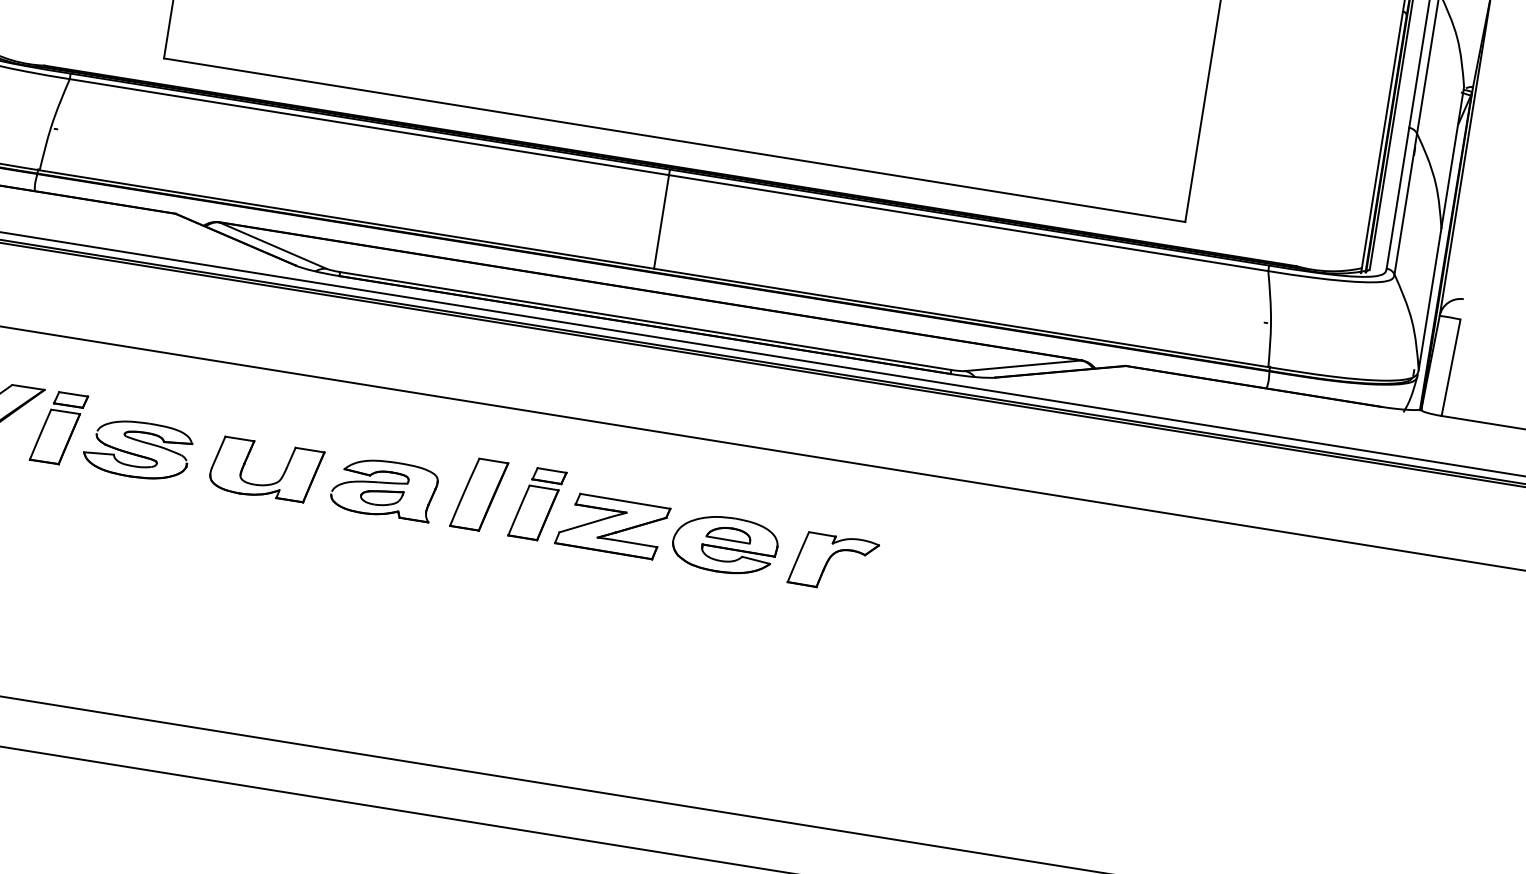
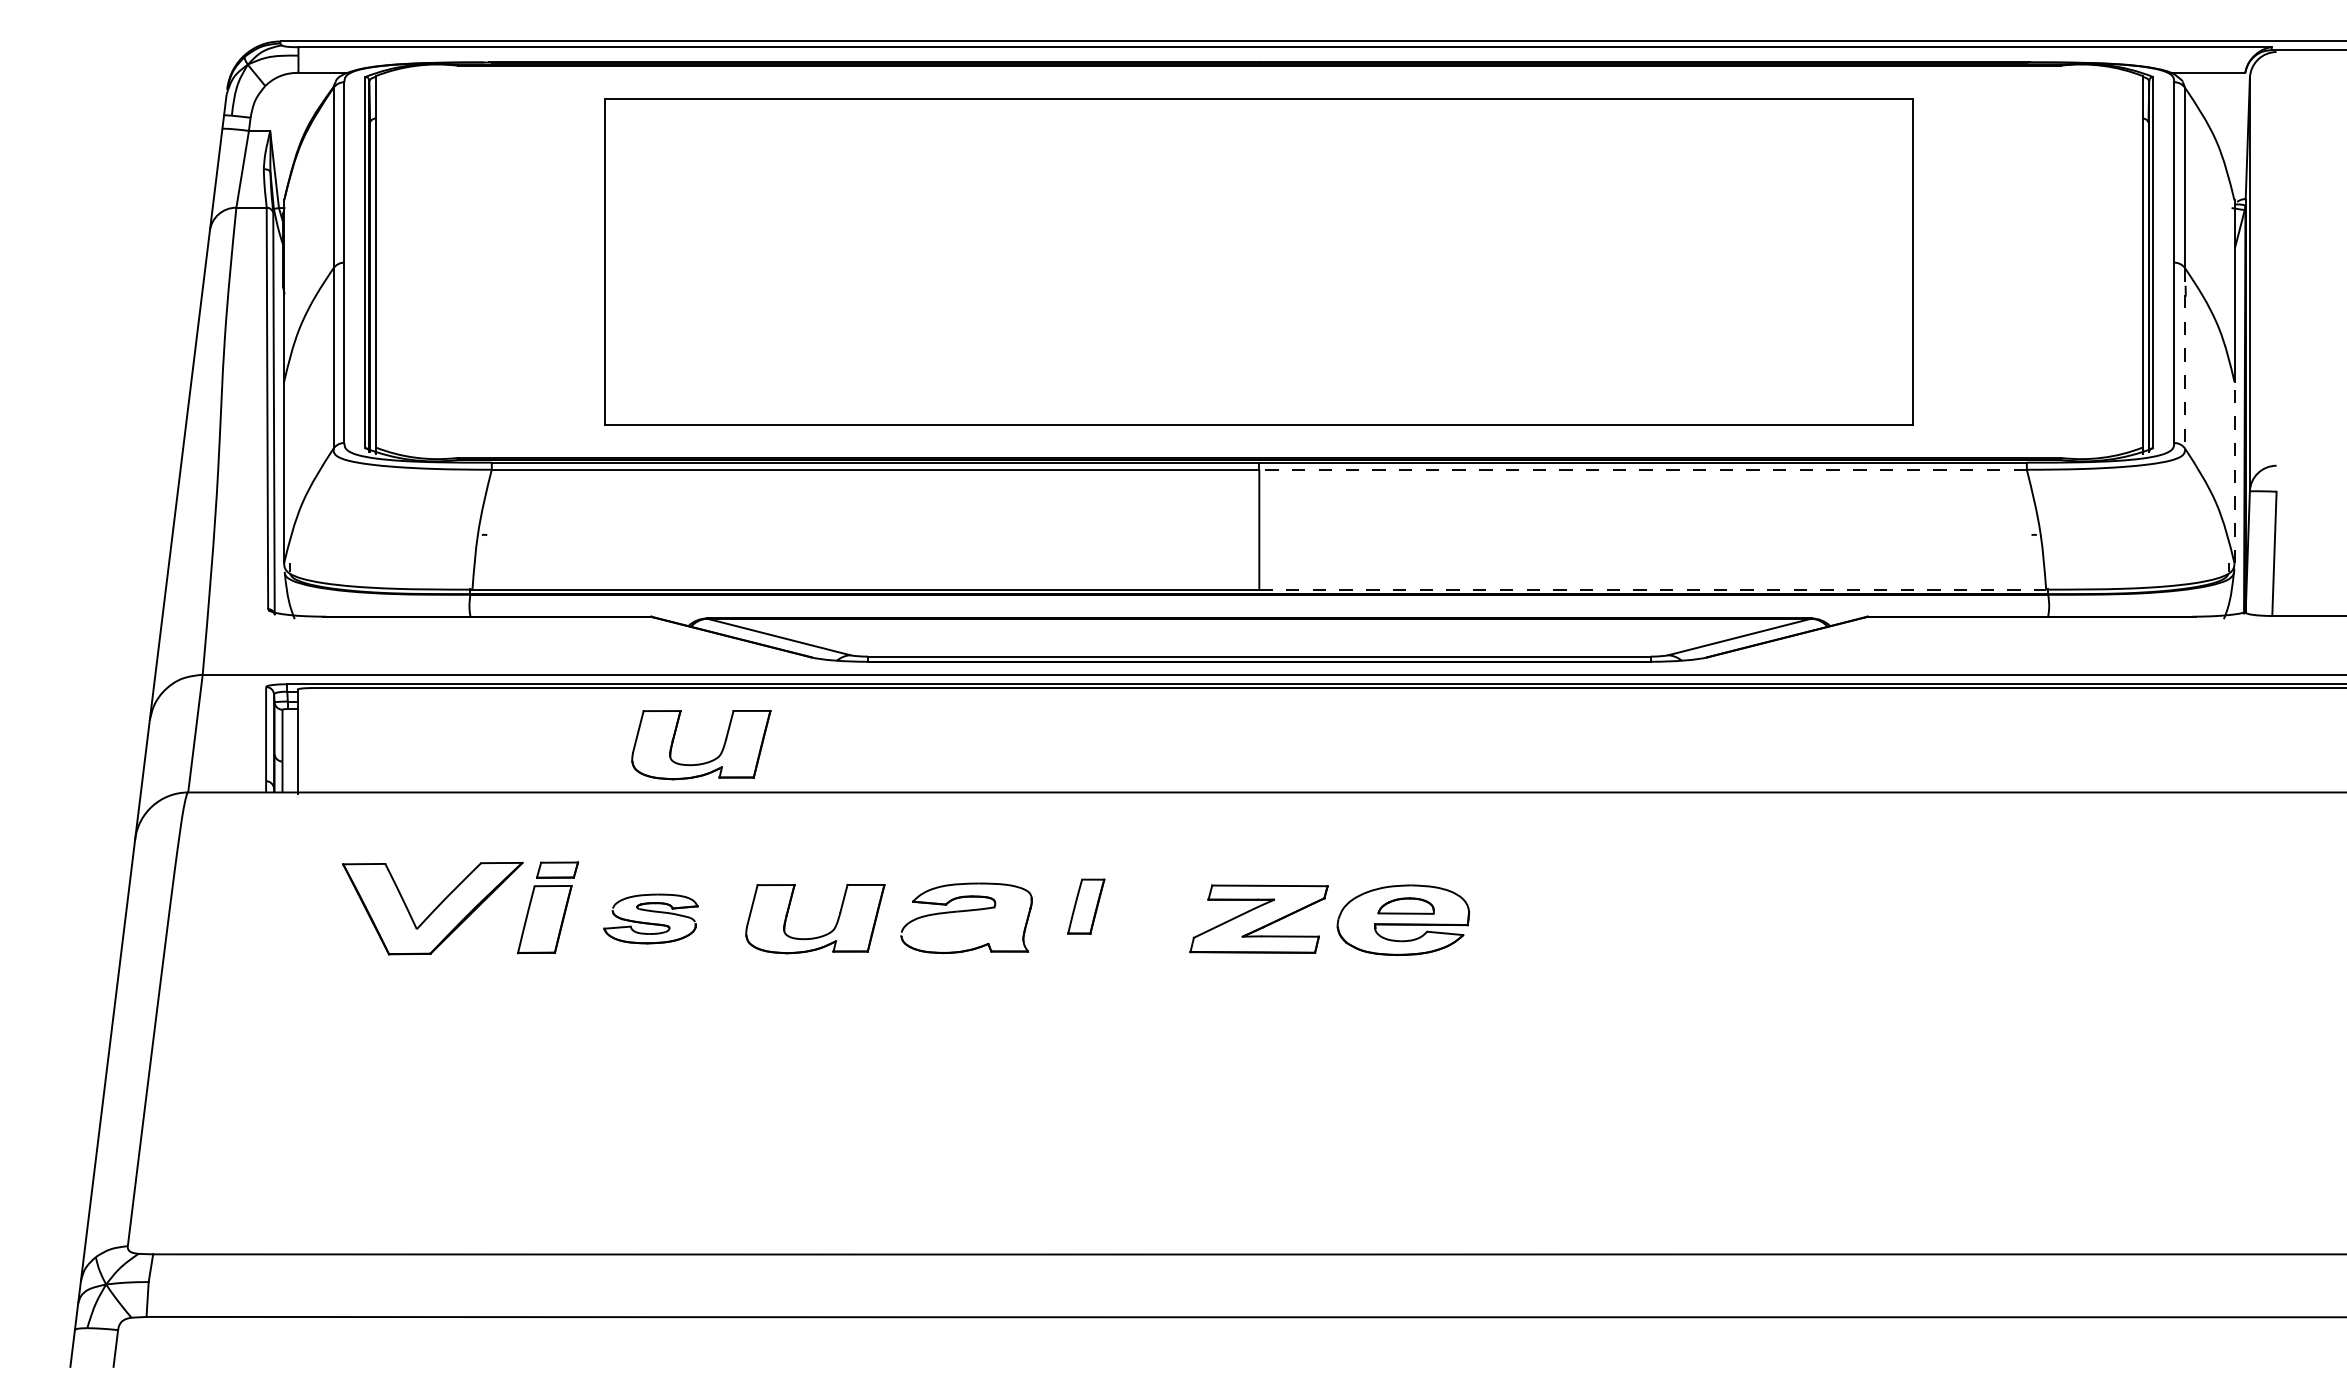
line: (1406, 204) -> (2185, 358), solid -> dashed
line: (969, 222) -> (1643, 469), solid -> dashed
line: (1430, 299) -> (2234, 472), solid -> dashed
line: (961, 317) -> (1653, 589), solid -> dashed
part: (201, 333) -> (707, 761), added
part: (137, 449) -> (650, 918), size x0.7
part: (479, 494) -> (1086, 906), size x0.6
part: (381, 496) -> (964, 928), removed
part: (537, 503) -> (1160, 906), removed
part: (829, 560) -> (1536, 919), removed

